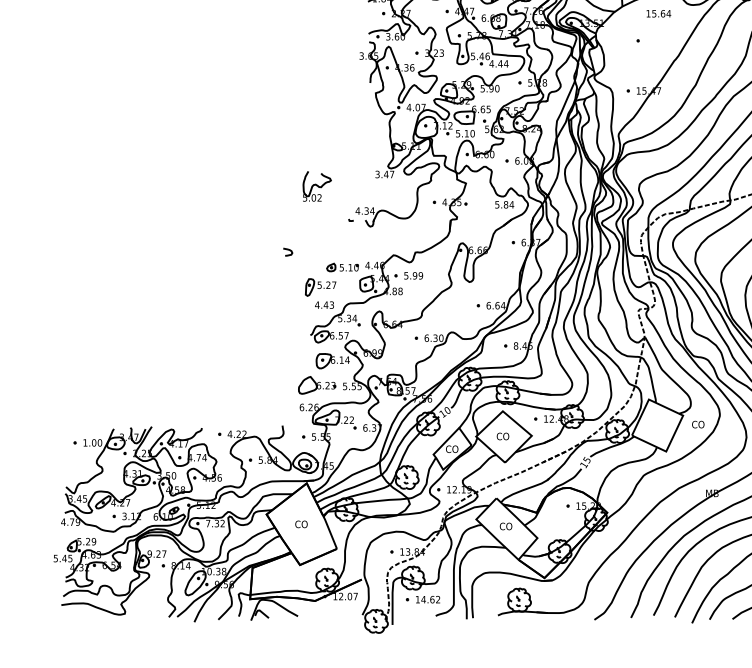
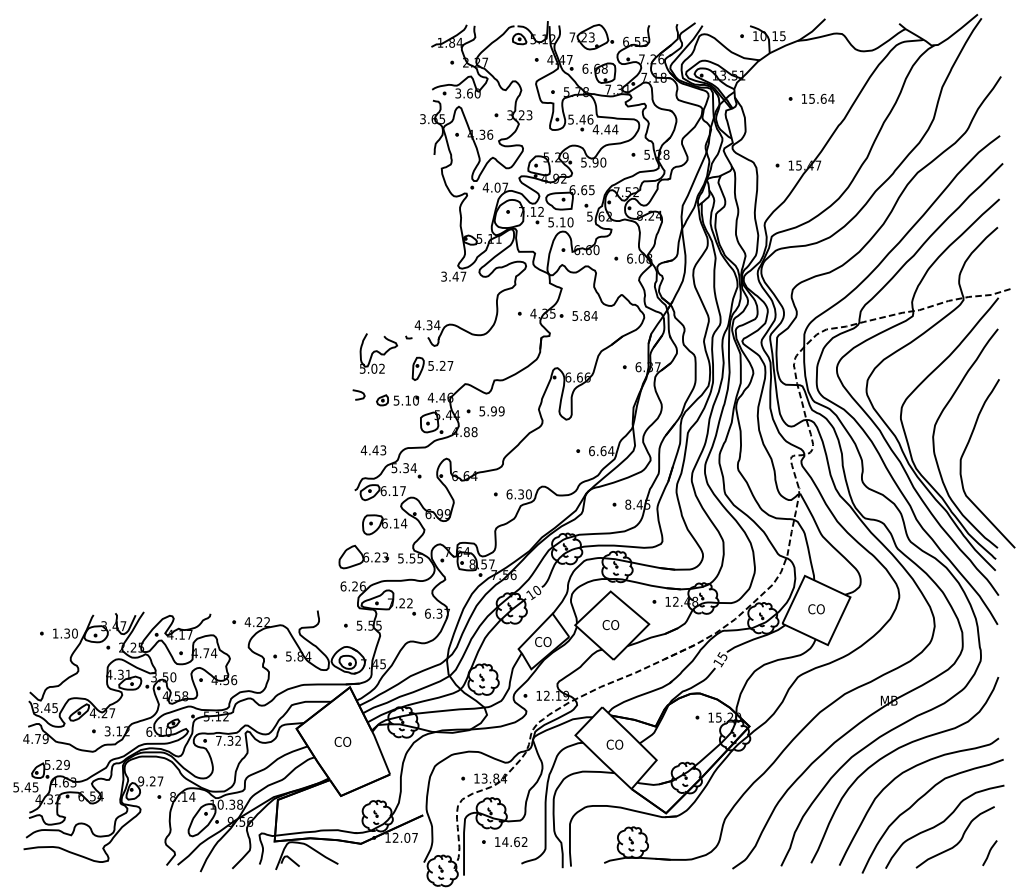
text: (659, 13) -> (818, 98), moved
part: (316, 186) -> (378, 353), moved
text: (504, 204) -> (584, 315), moved
curve: (287, 250) -> (358, 392), moved
part: (320, 287) -> (432, 368), moved
text: (341, 336) -> (395, 491), 6.57 -> 6.17
text: (698, 424) -> (816, 609), moved
text: (94, 442) -> (67, 633), 1.00 -> 1.30

